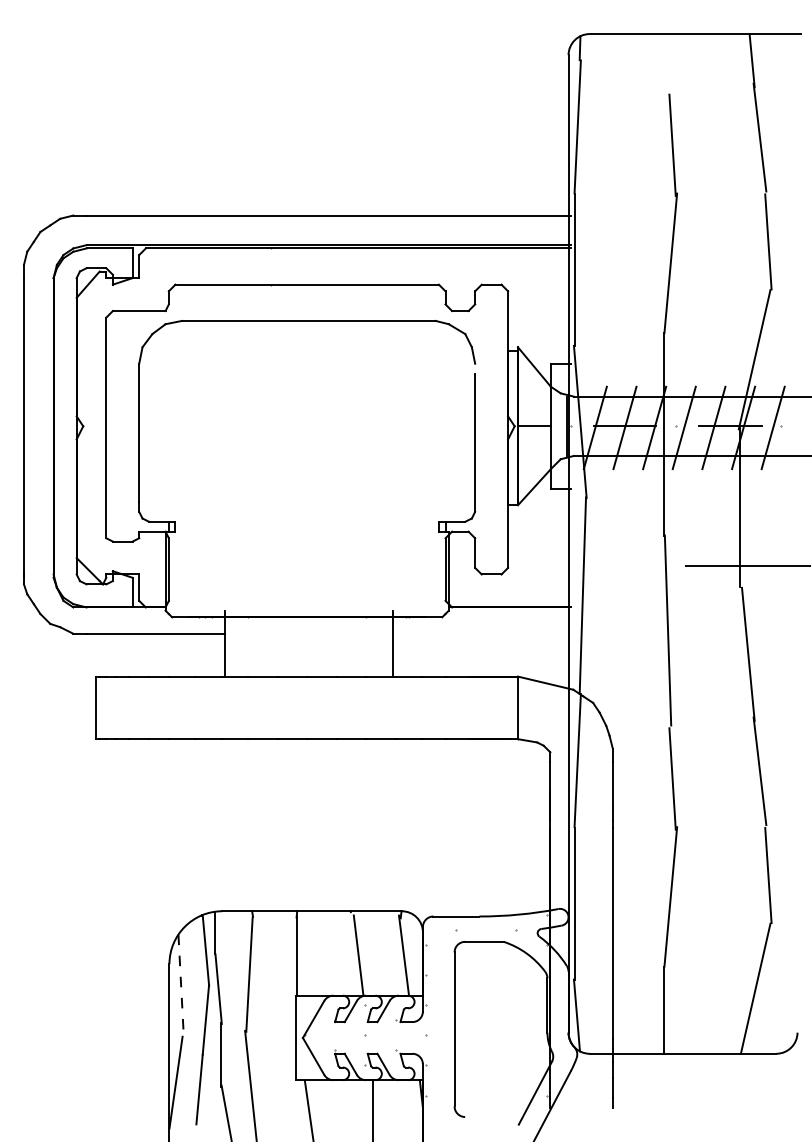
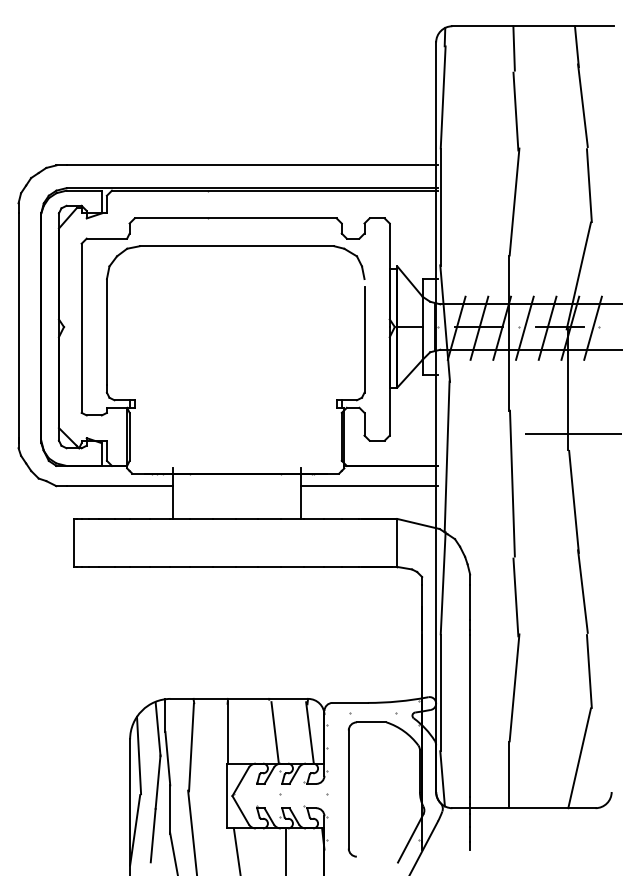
line: (669, 63) -> (513, 48), added
line: (481, 634) -> (369, 486), added
line: (181, 985) -> (139, 755), dashed -> solid

